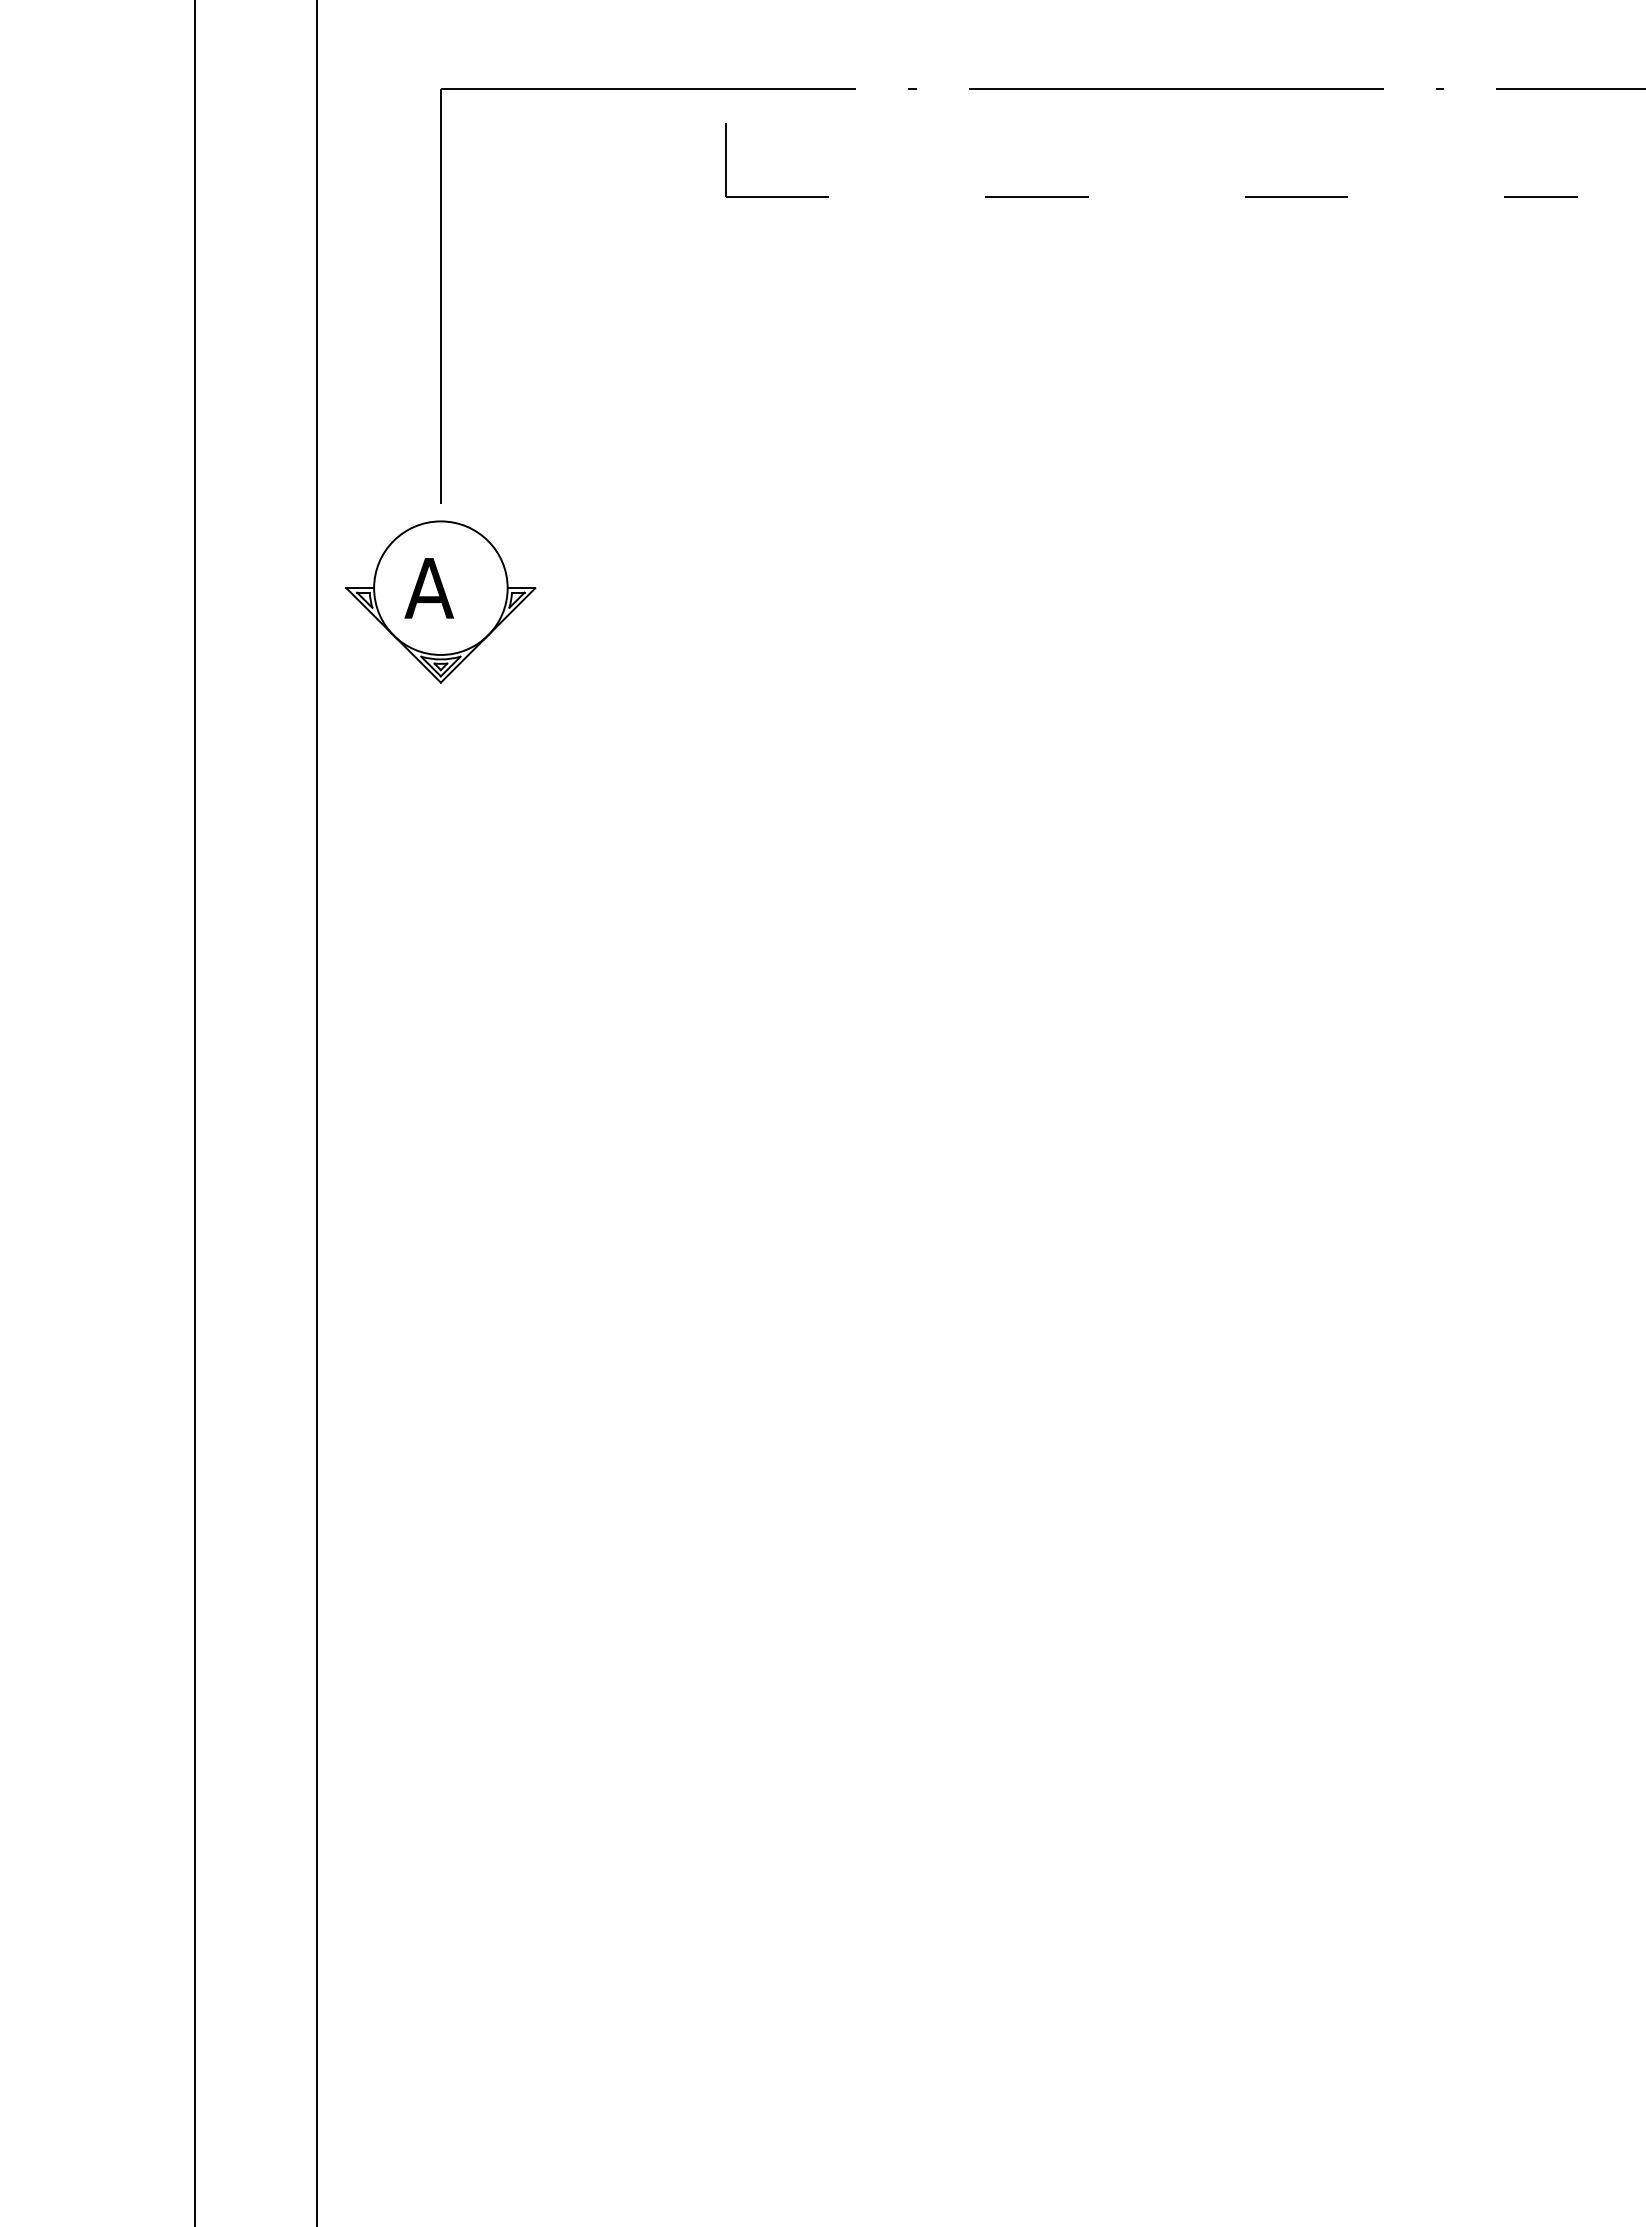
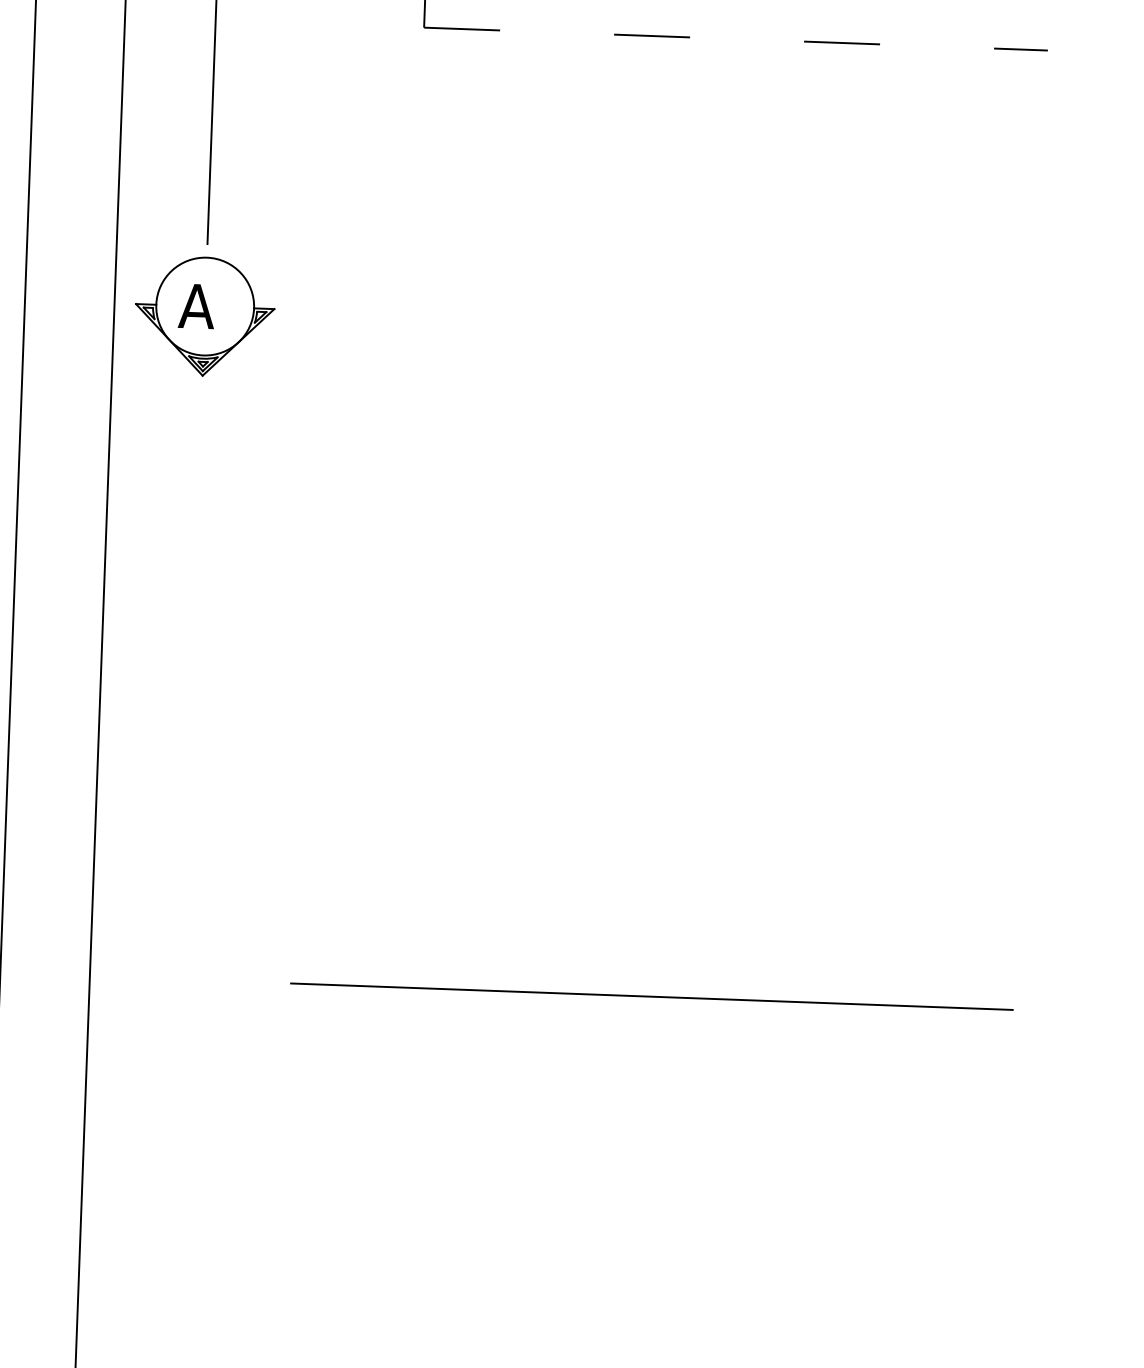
line: (1084, 1507) -> (651, 996), added

